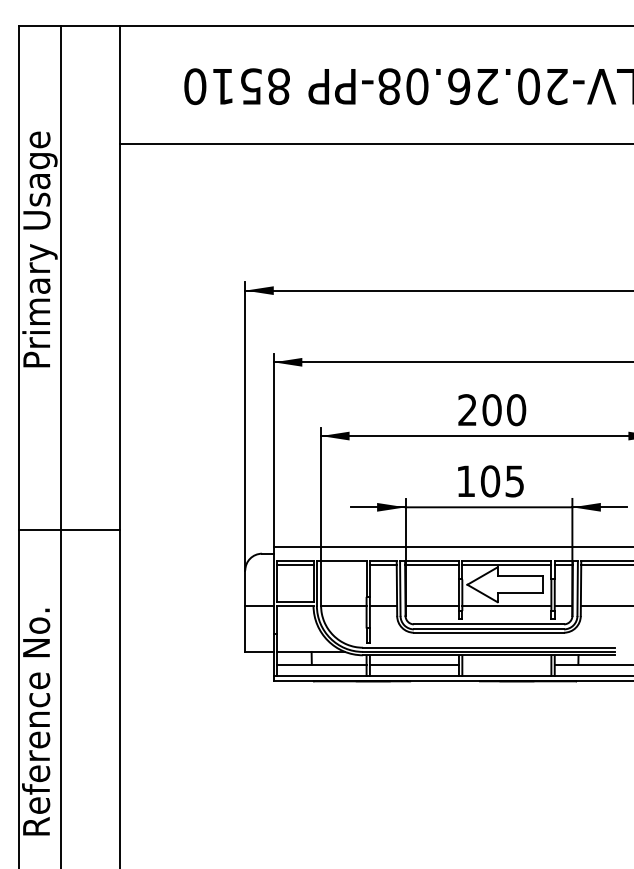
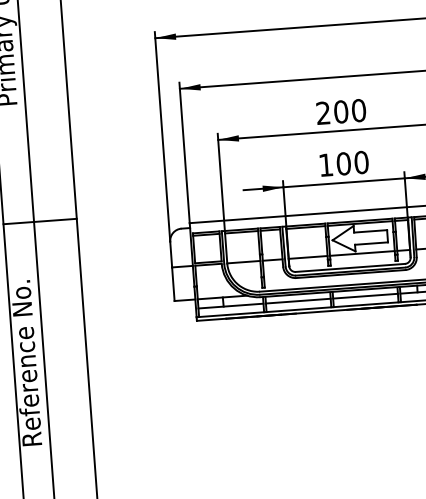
text: (514, 481) -> (361, 162), 105 -> 100
line: (343, 564) -> (241, 232), added
line: (506, 664) -> (365, 296), added

